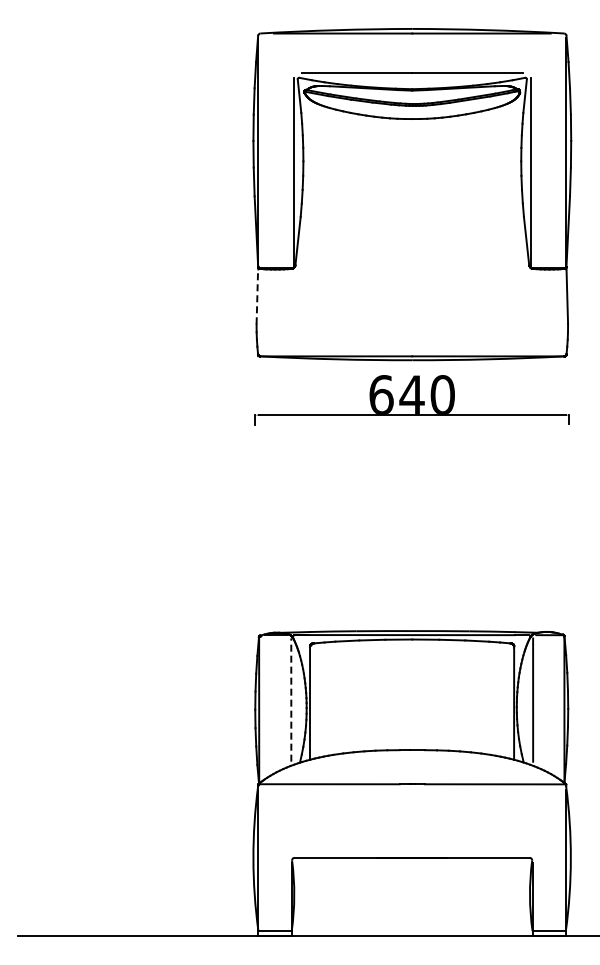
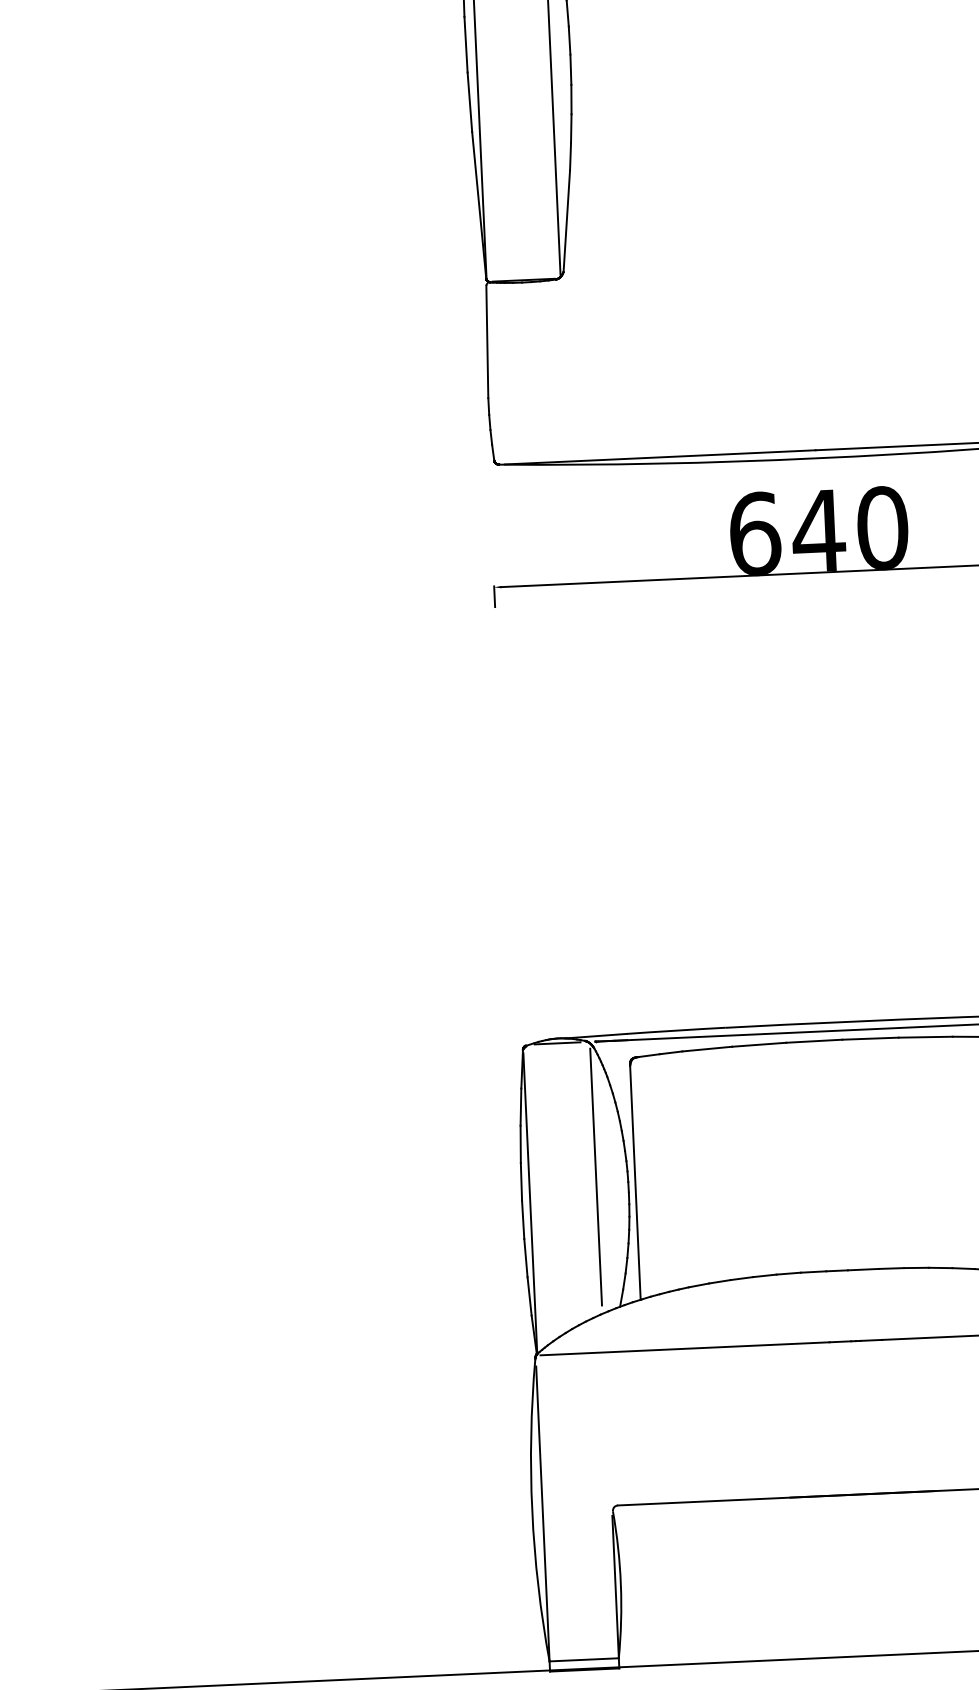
line: (257, 297) -> (487, 342), dashed -> solid
line: (291, 700) -> (596, 1178), dashed -> solid

